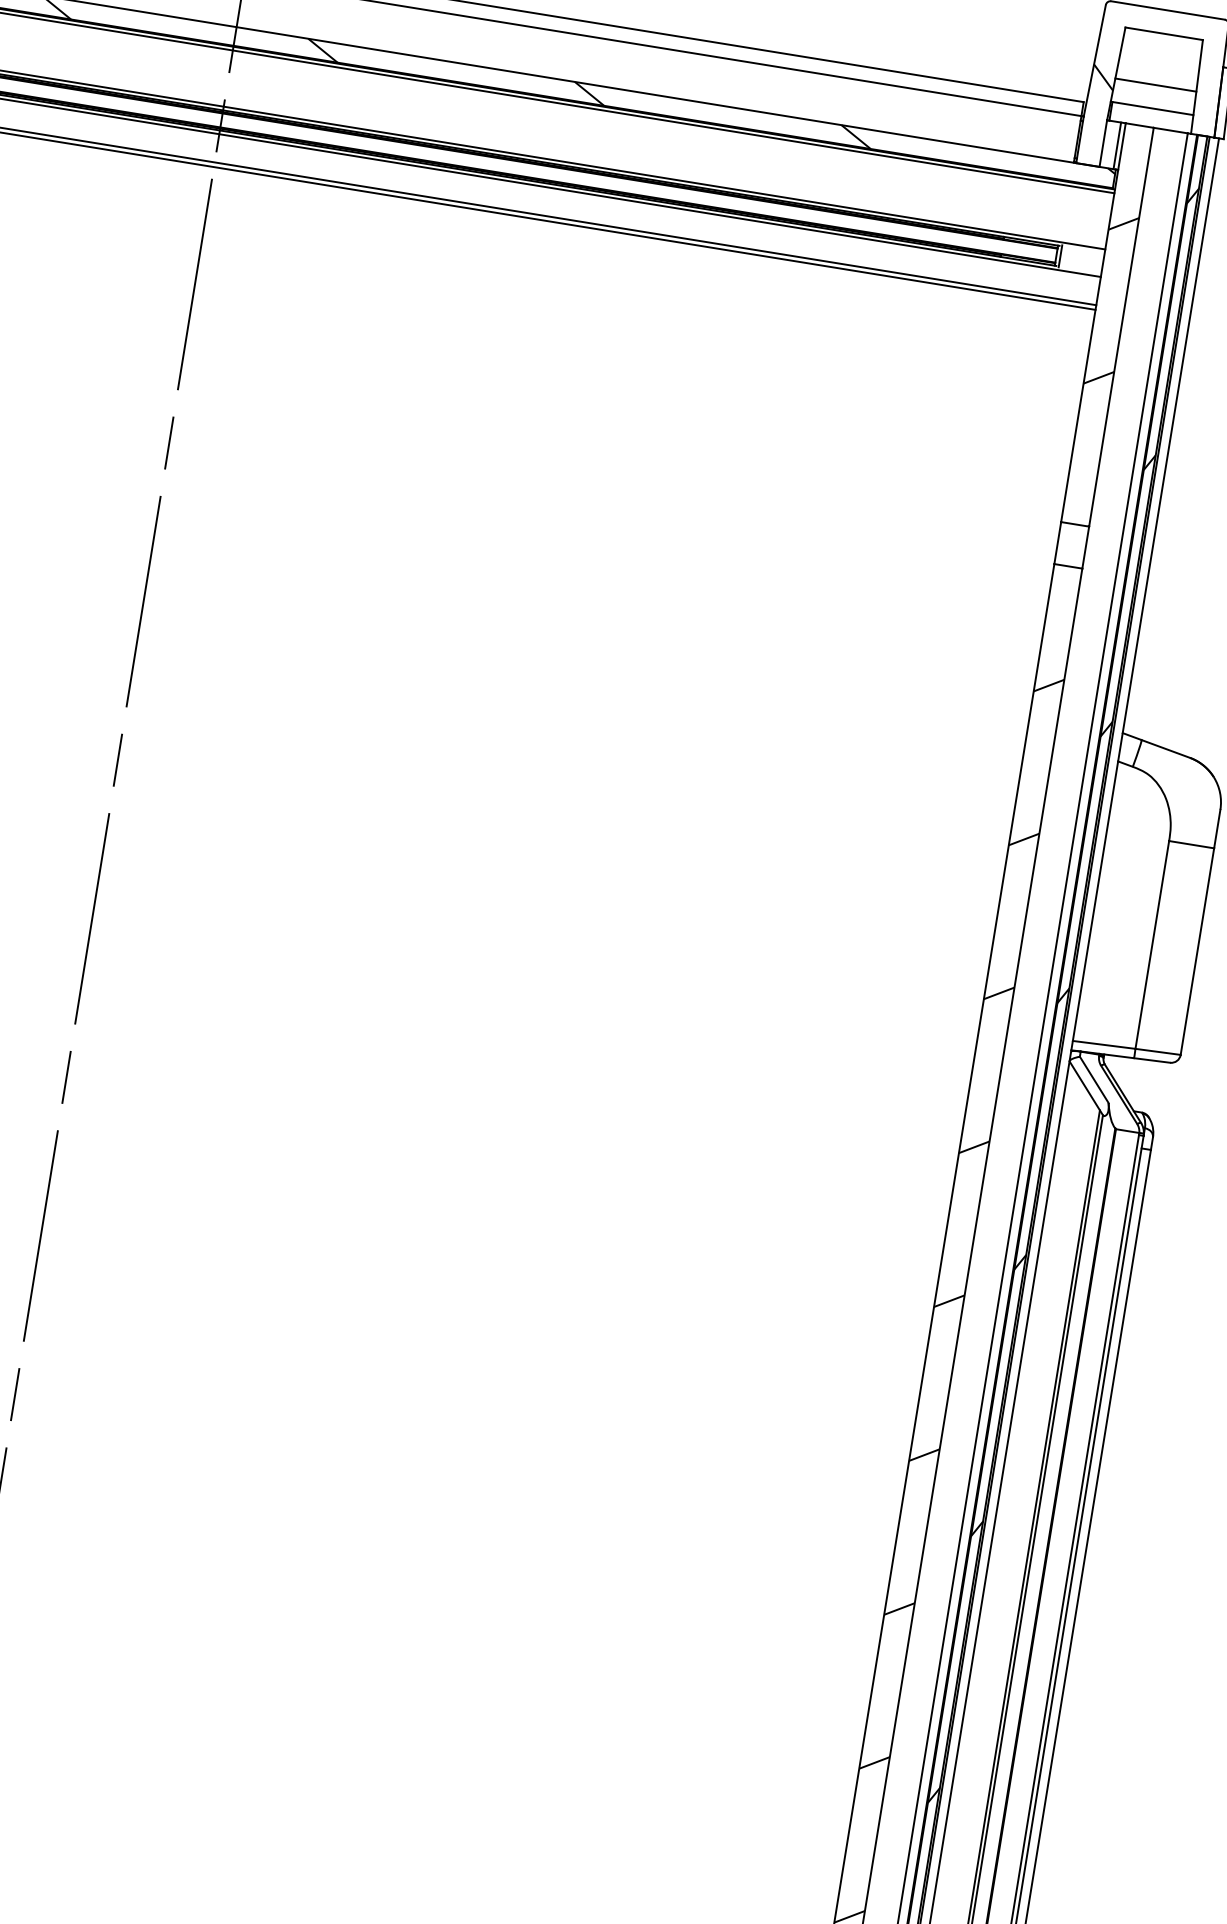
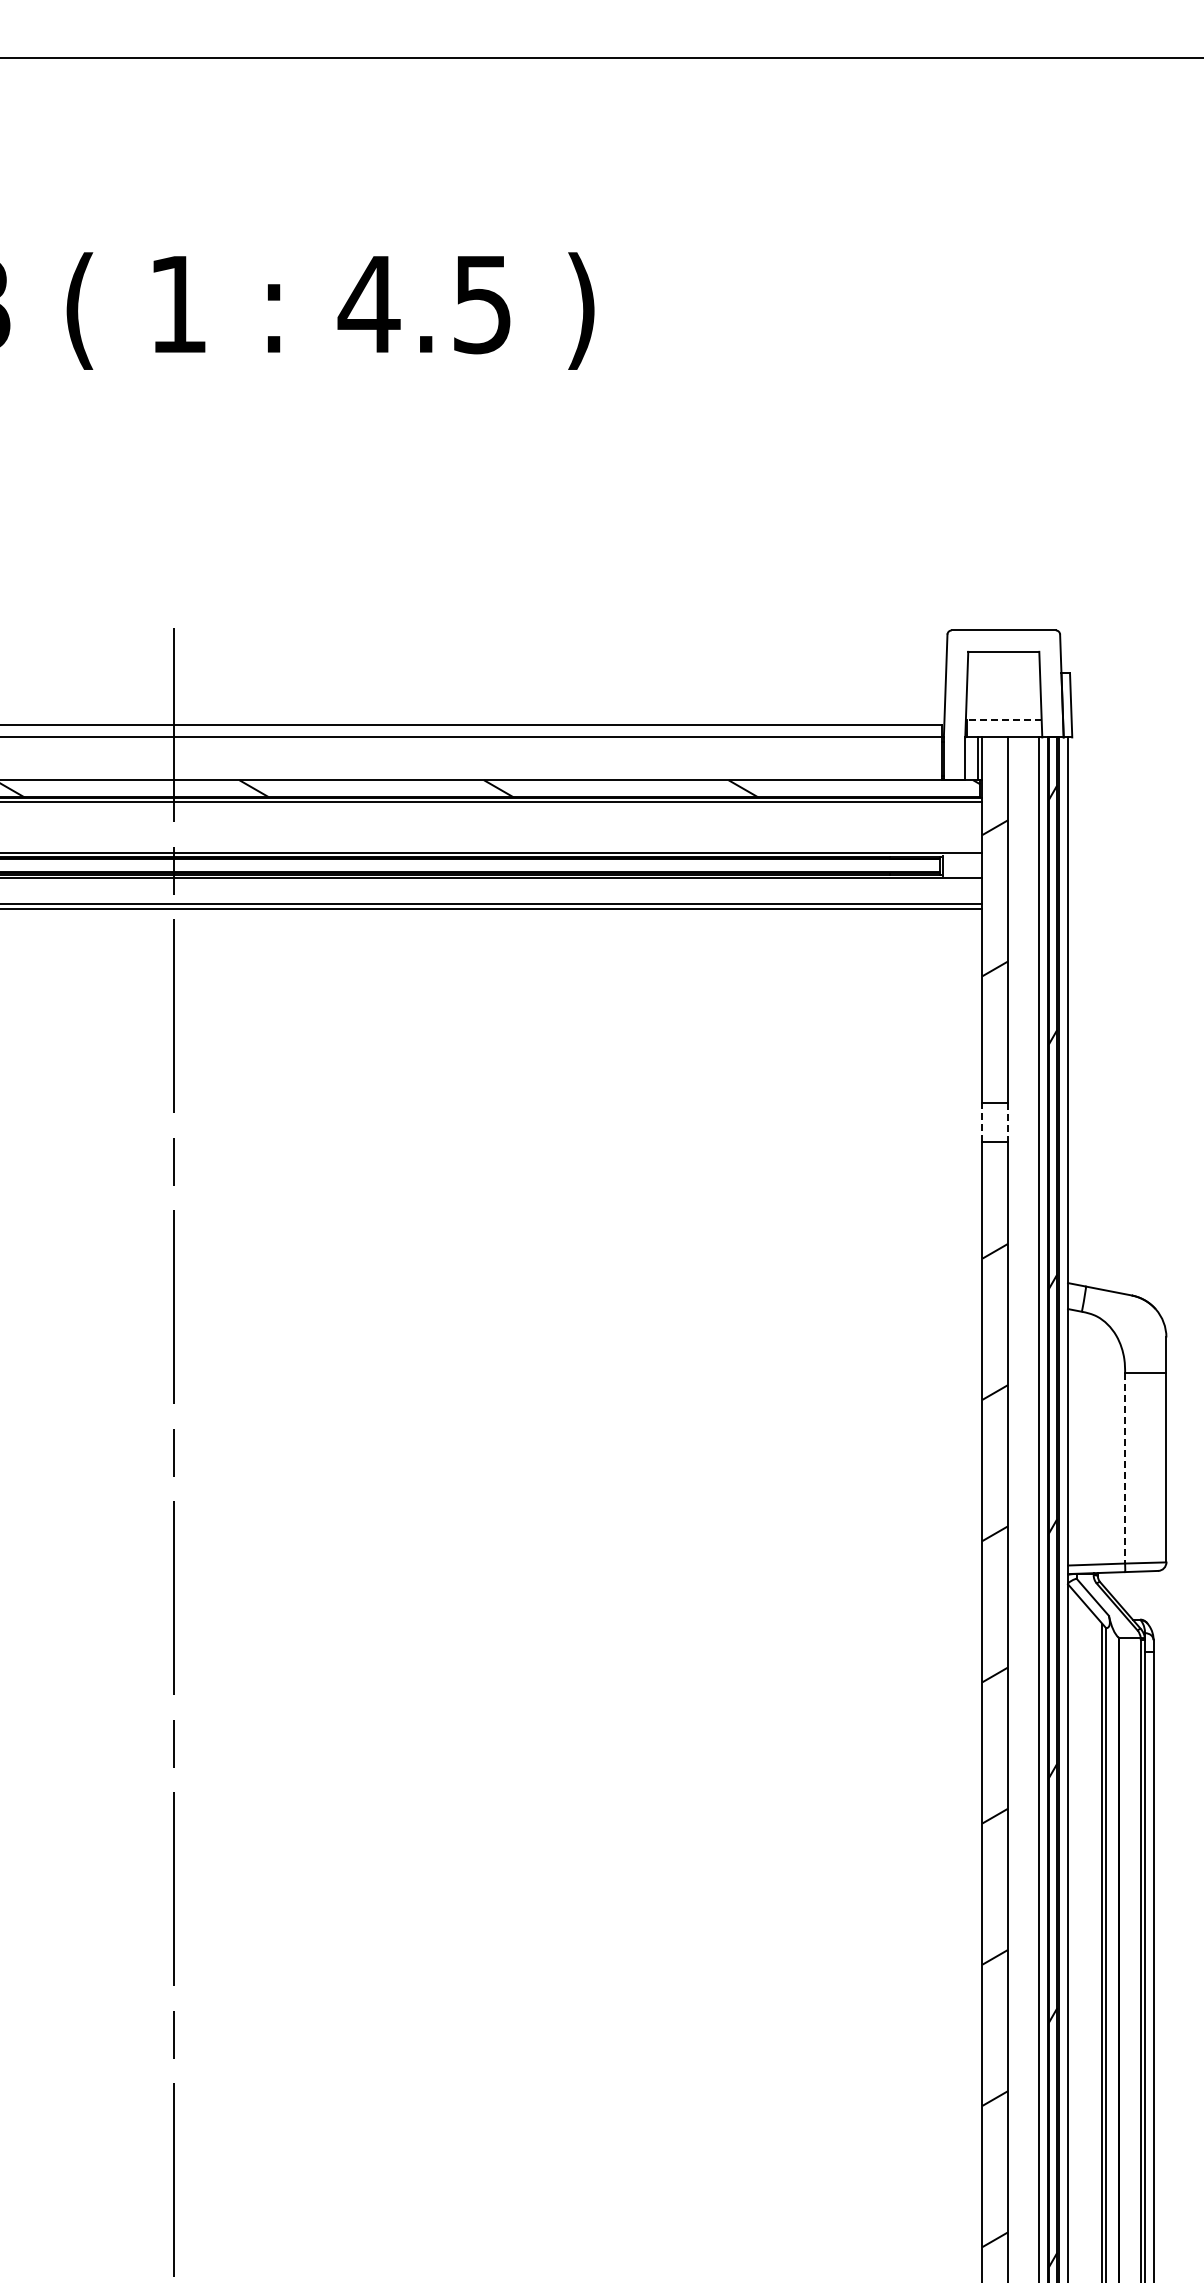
hatch: (1103, 77) -> (955, 699), removed
line: (1155, 84) -> (1003, 698), removed
line: (1151, 108) -> (1003, 720), solid -> dashed
line: (1057, 543) -> (982, 1122), solid -> dashed
line: (1086, 548) -> (1008, 1123), solid -> dashed
line: (1152, 945) -> (1125, 1468), solid -> dashed

